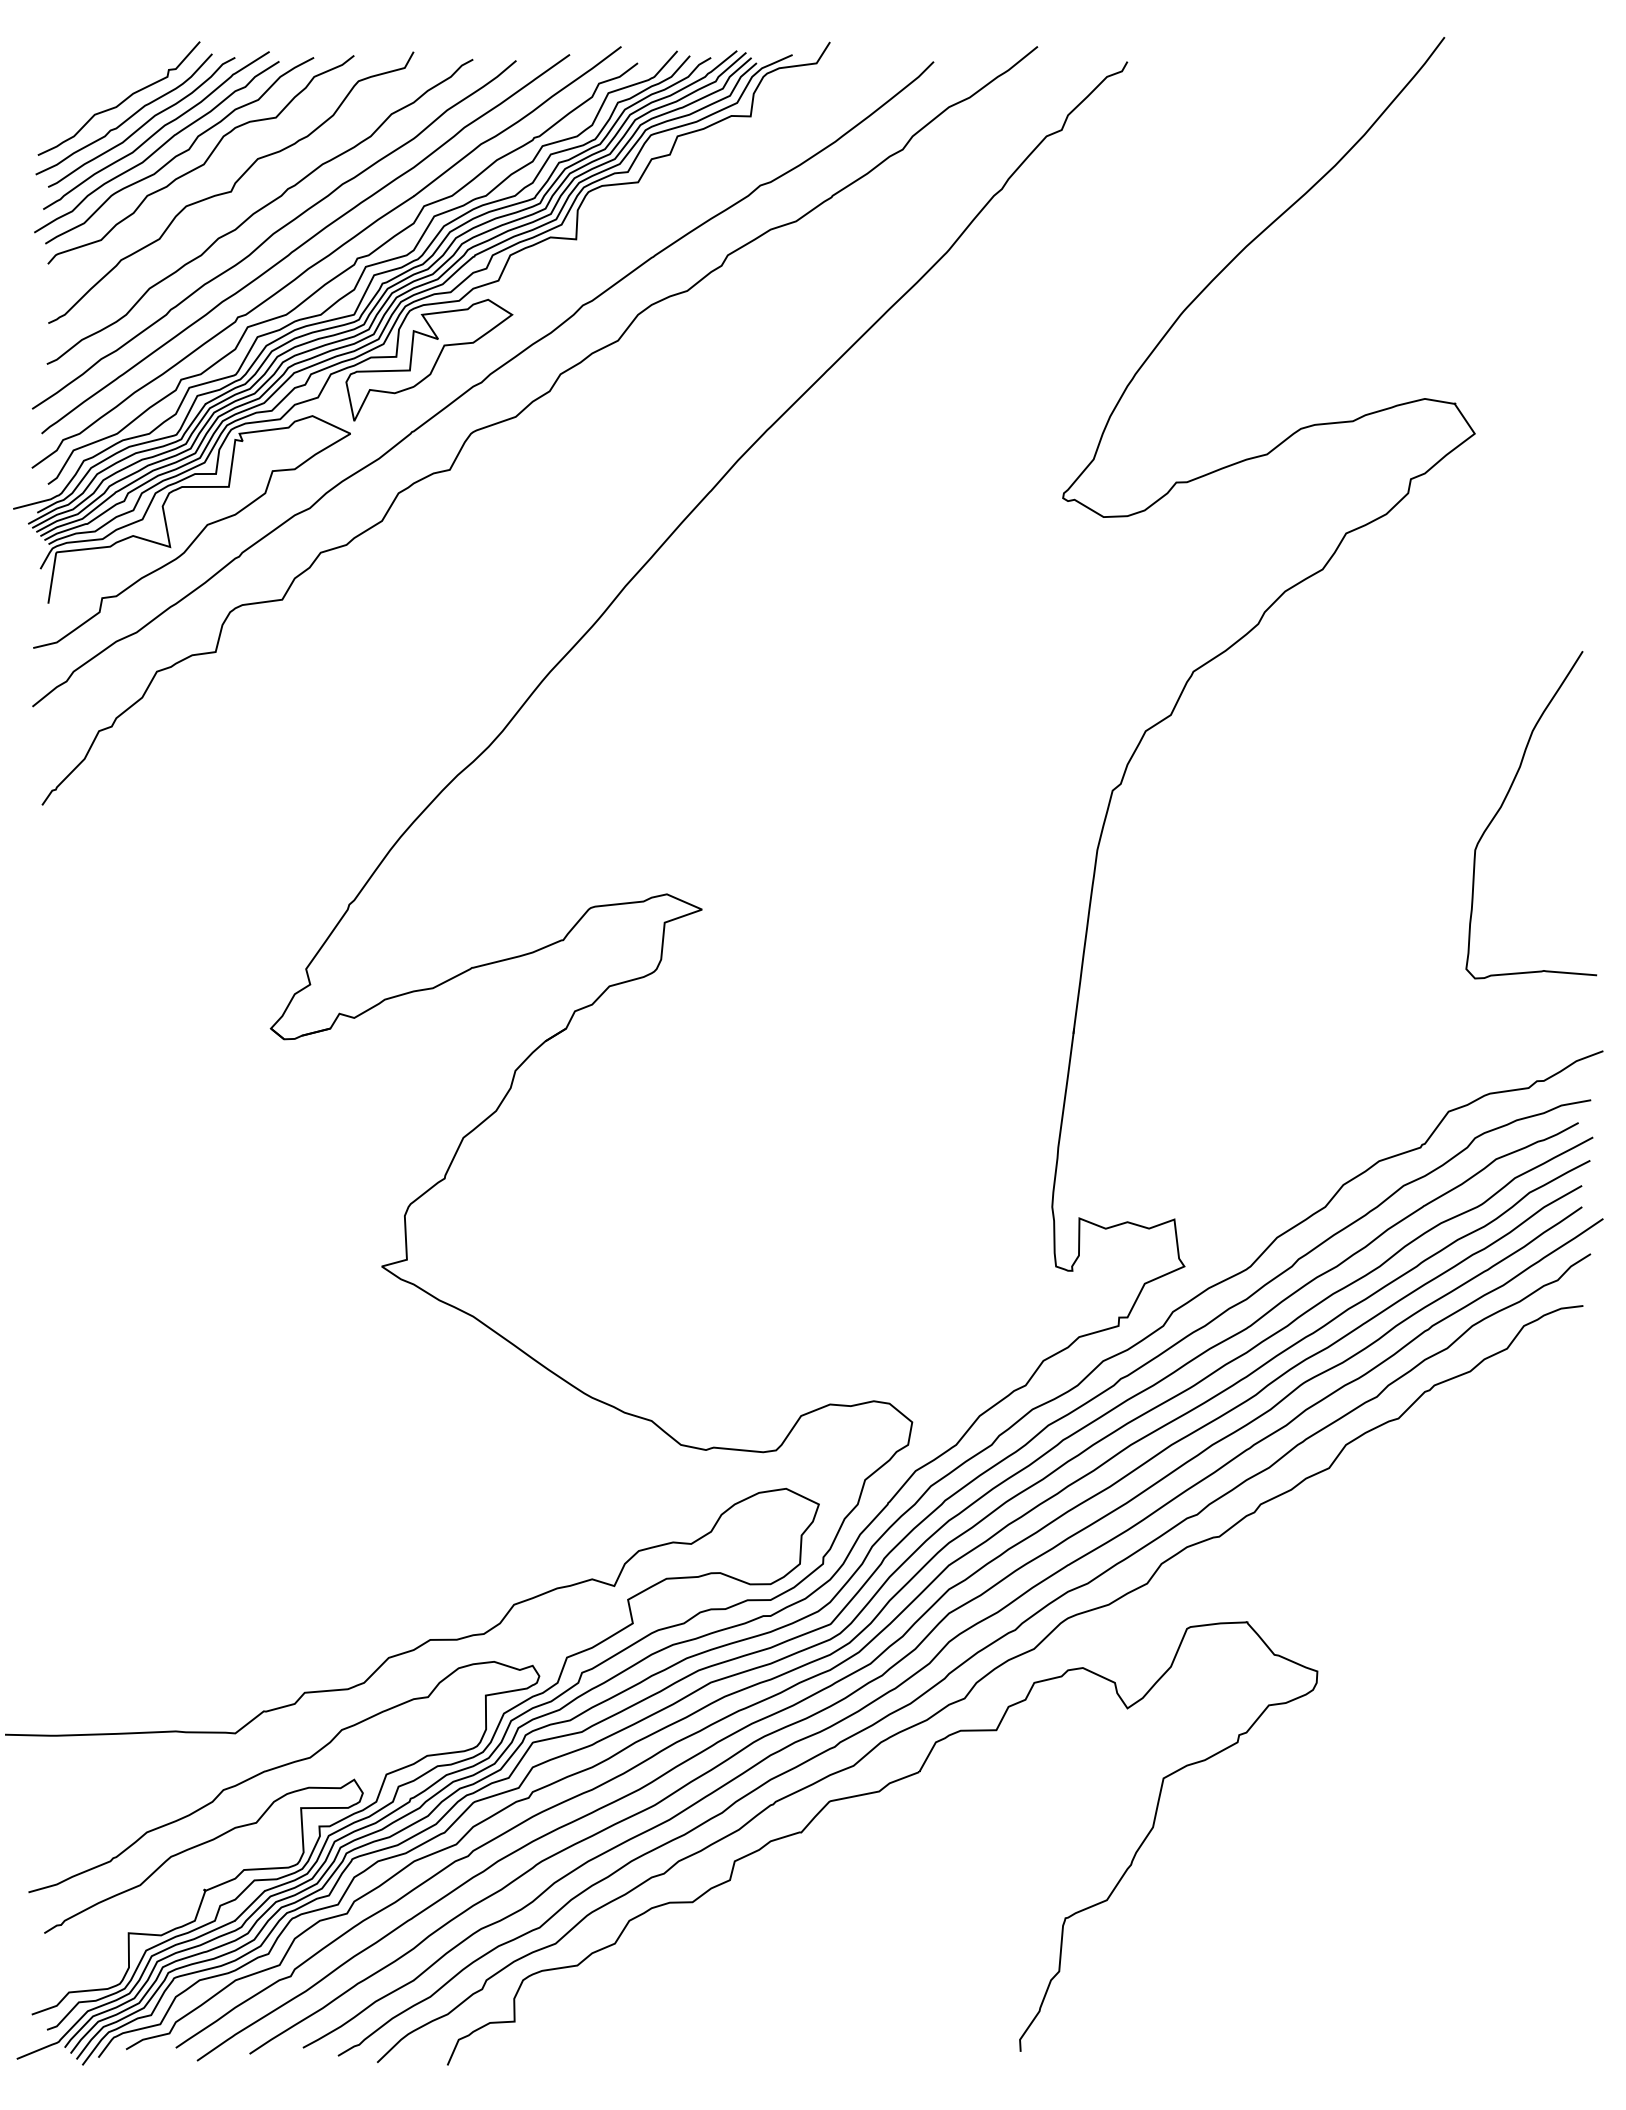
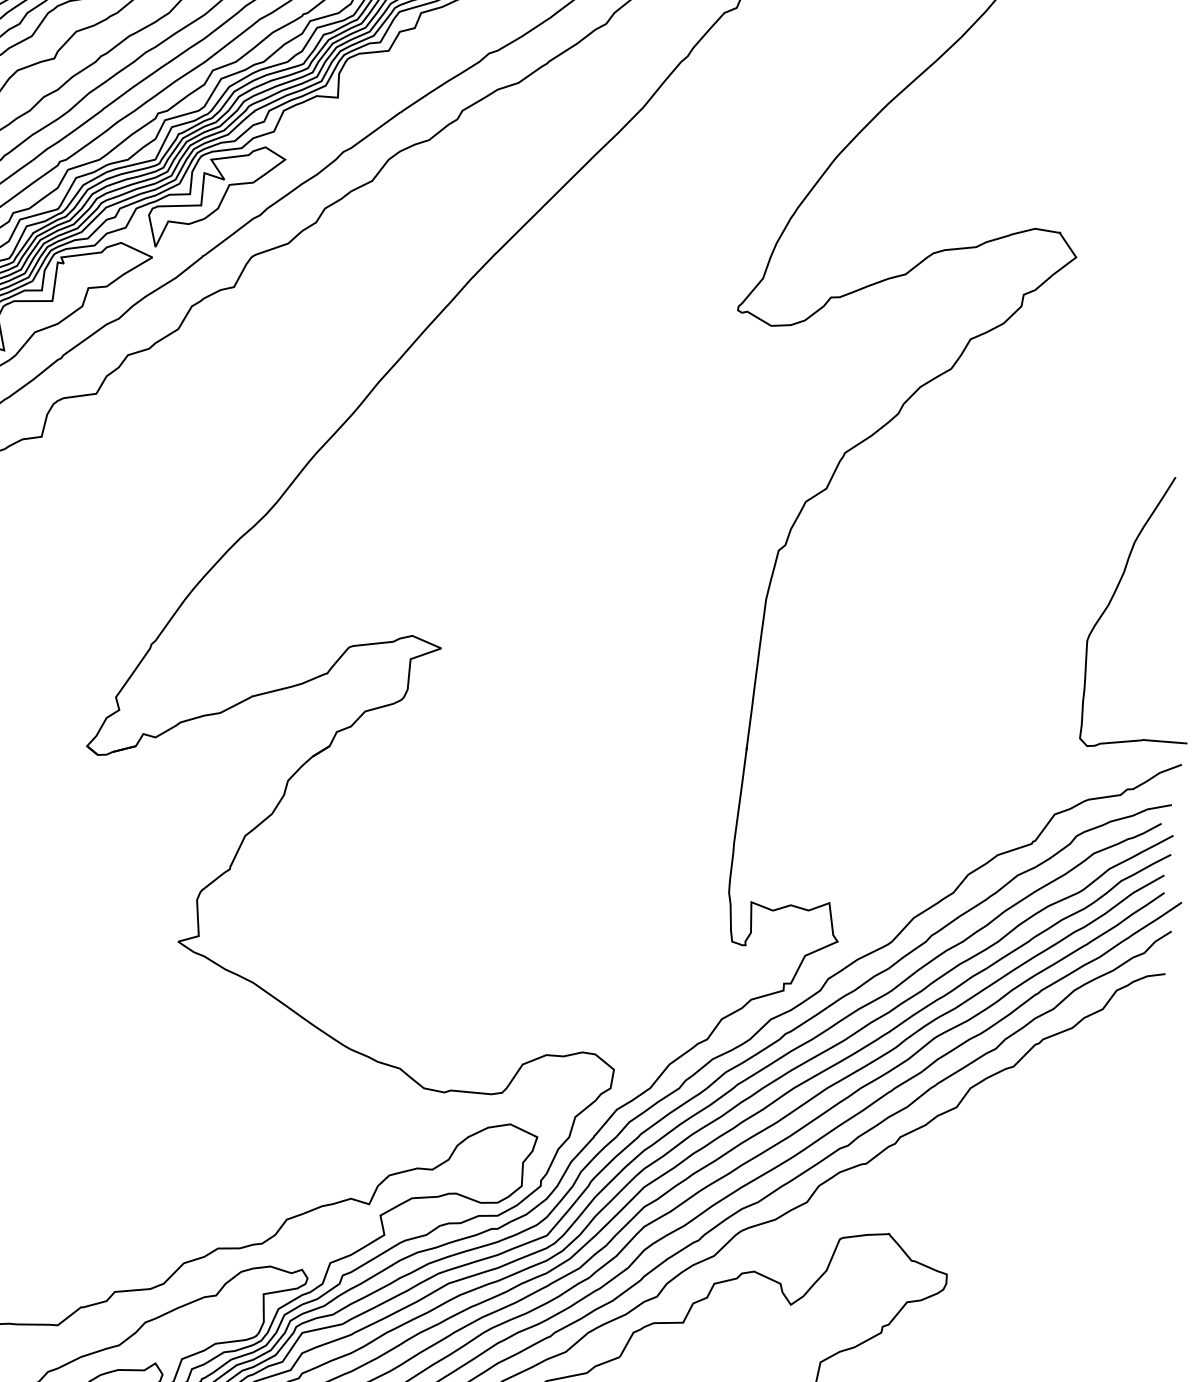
curve: (1504, 802) -> (1111, 601), moved

